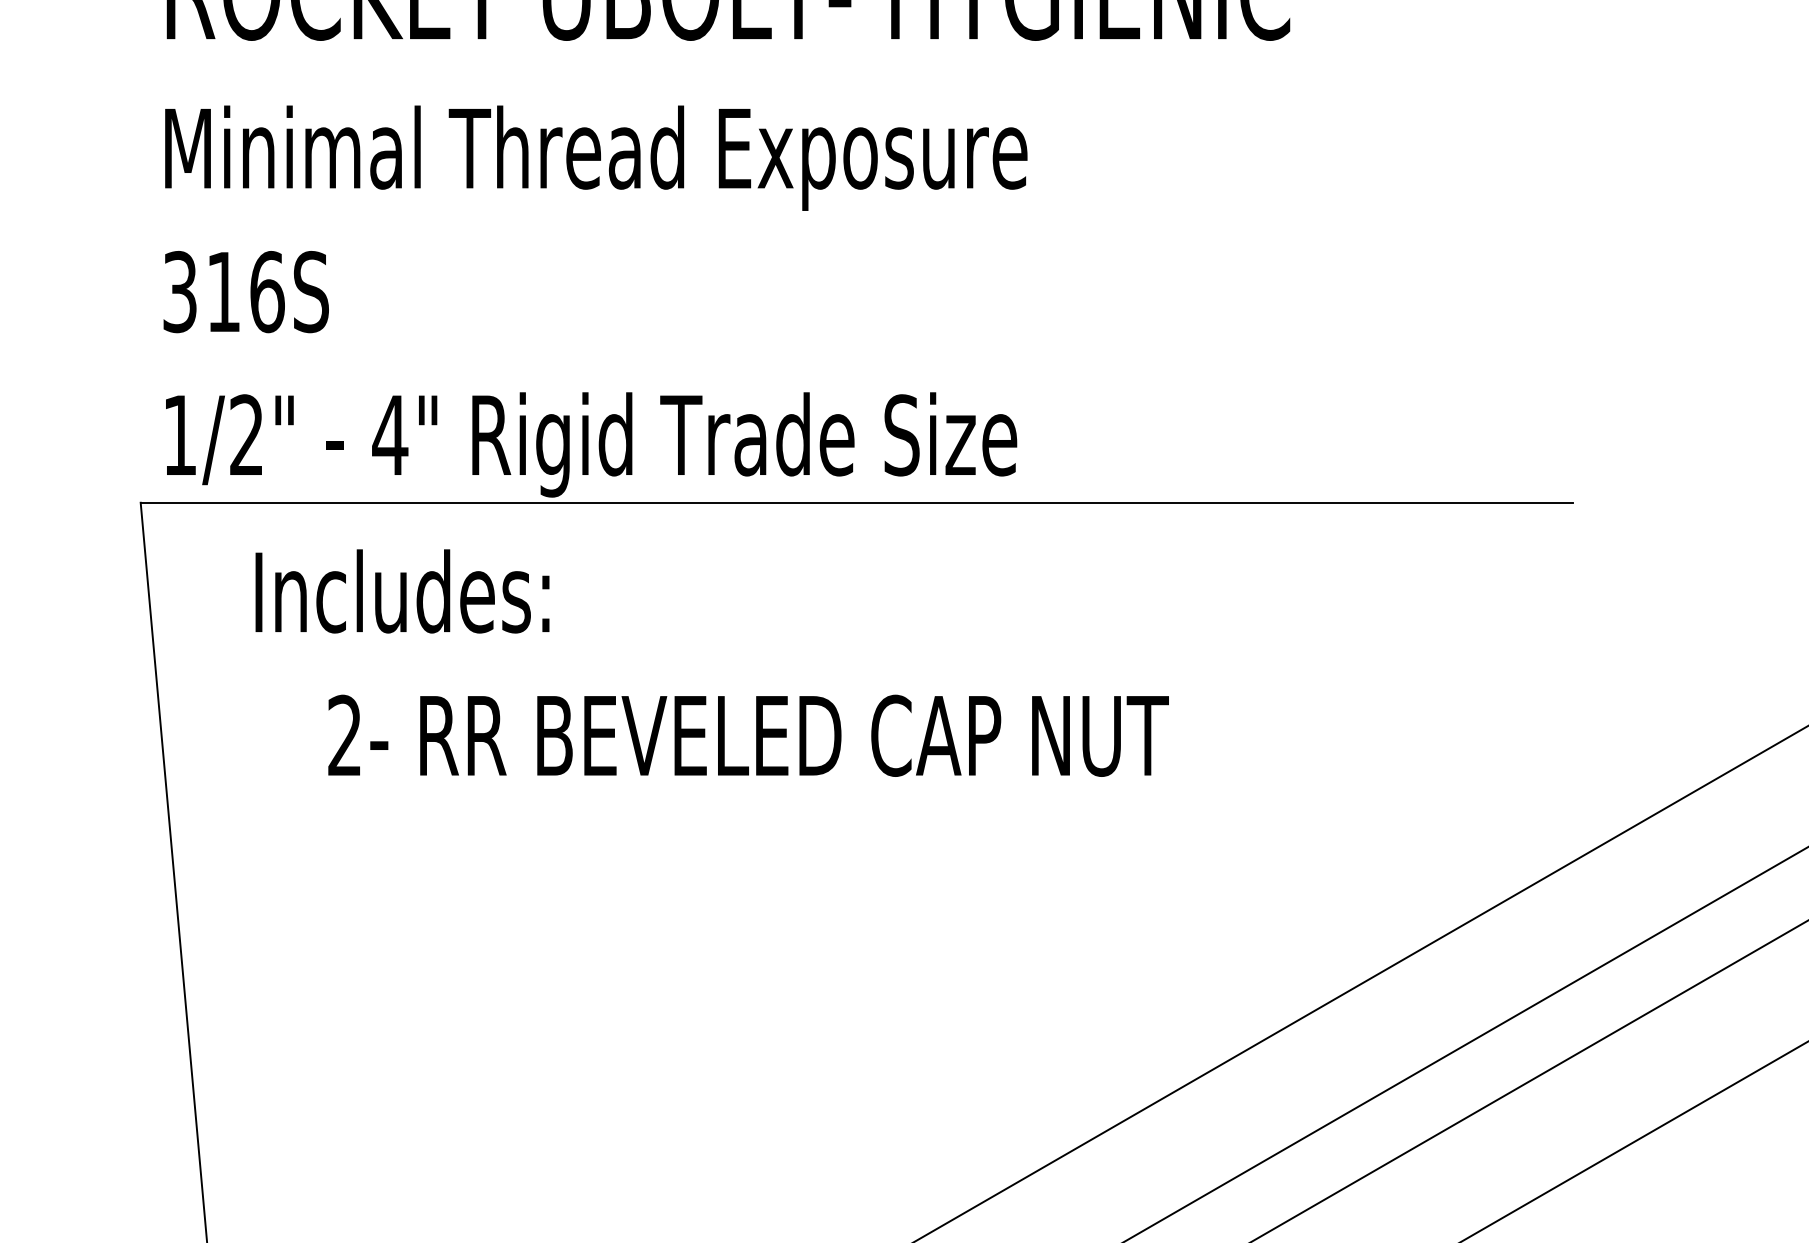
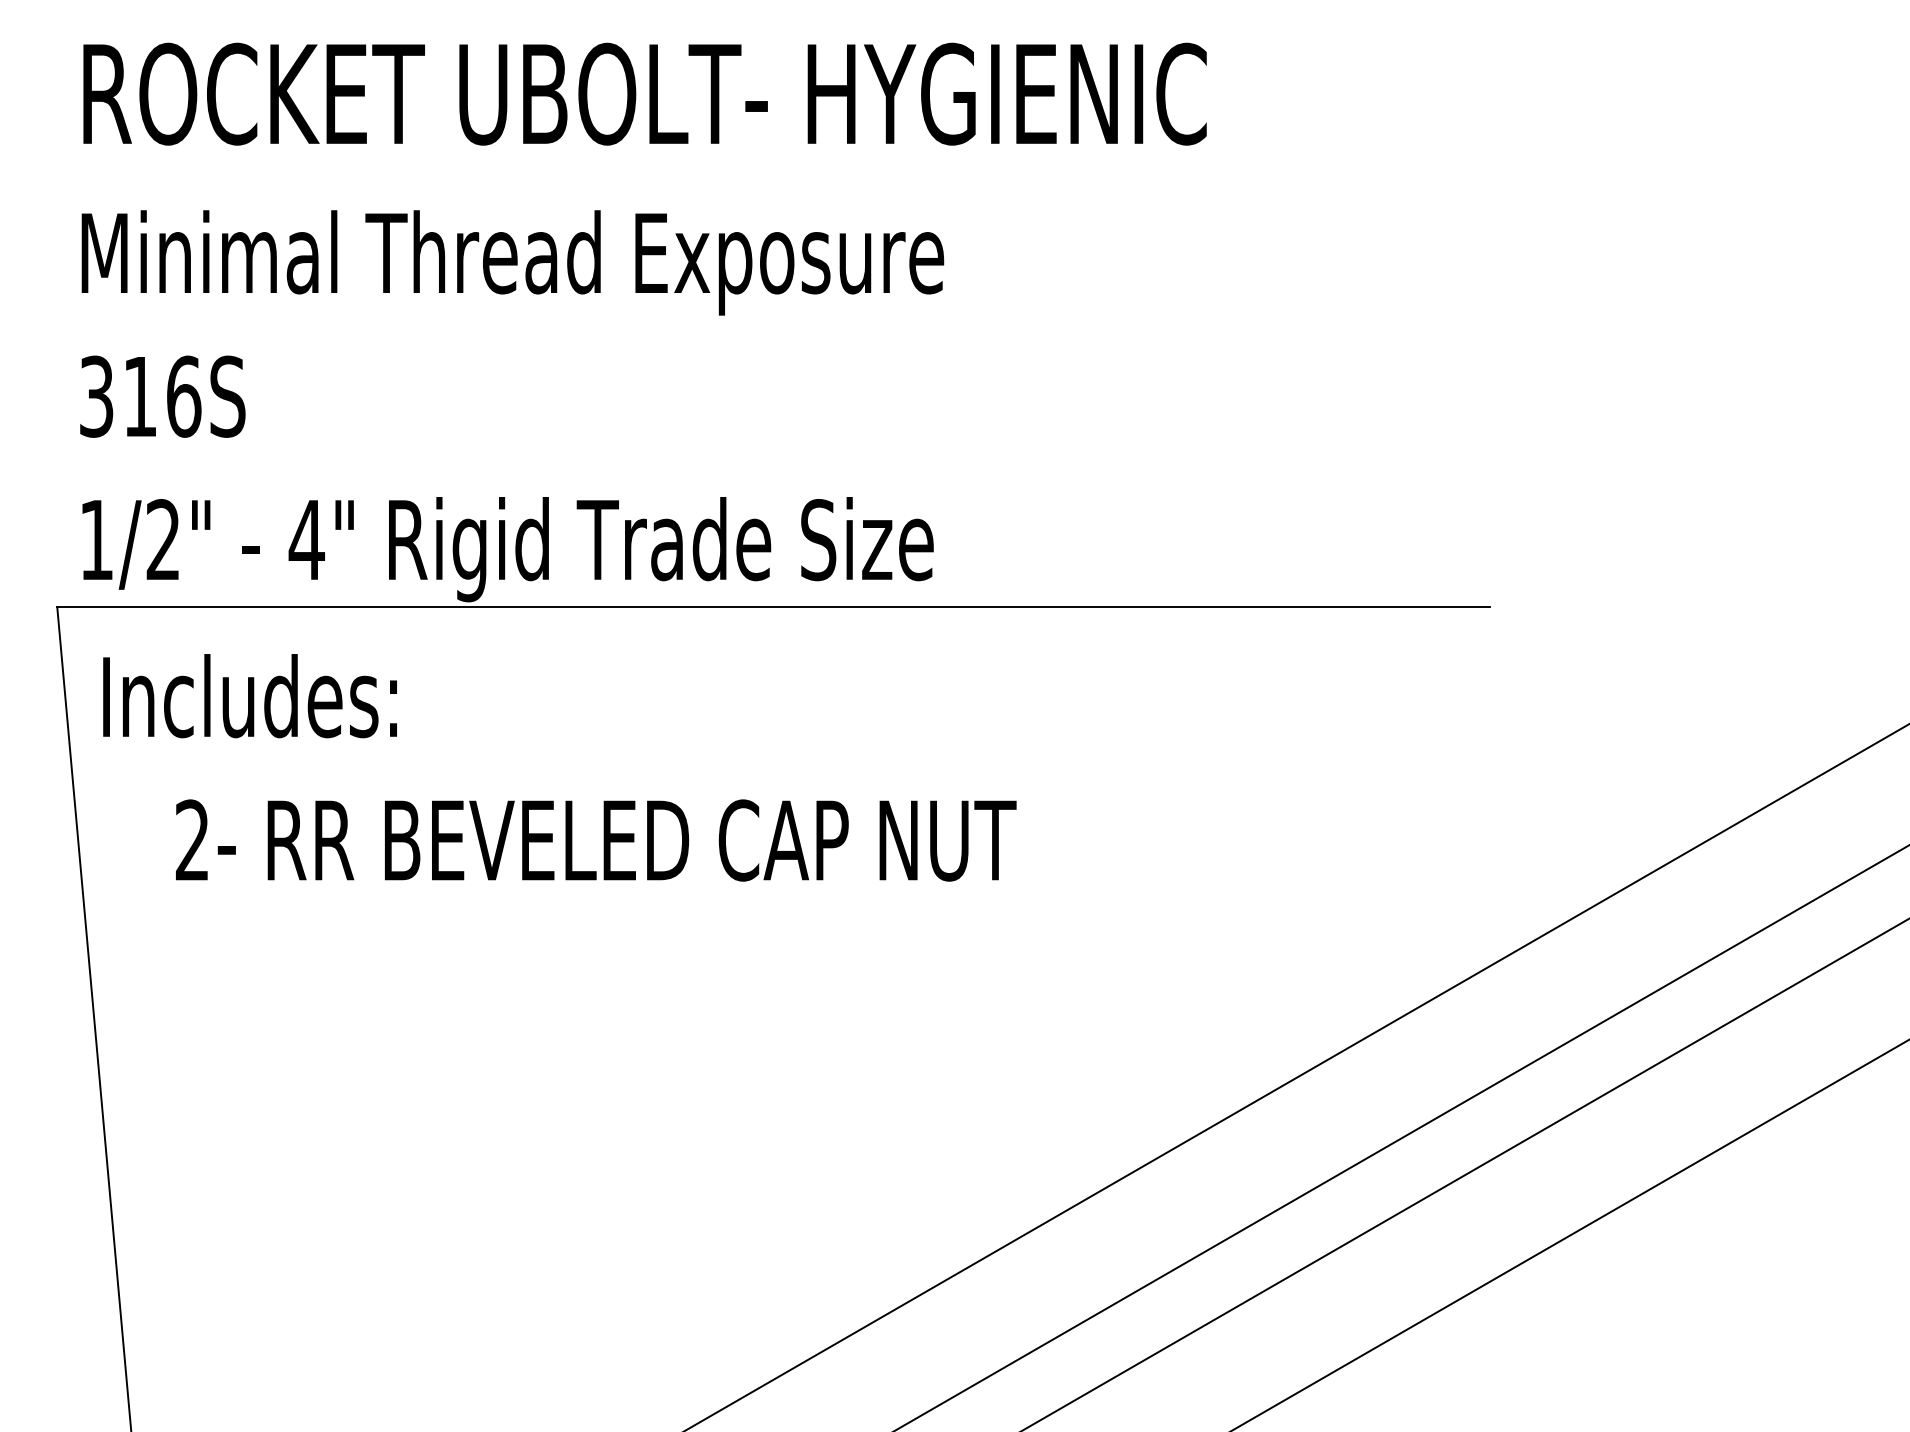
text: (711, 662) -> (559, 767), moved

